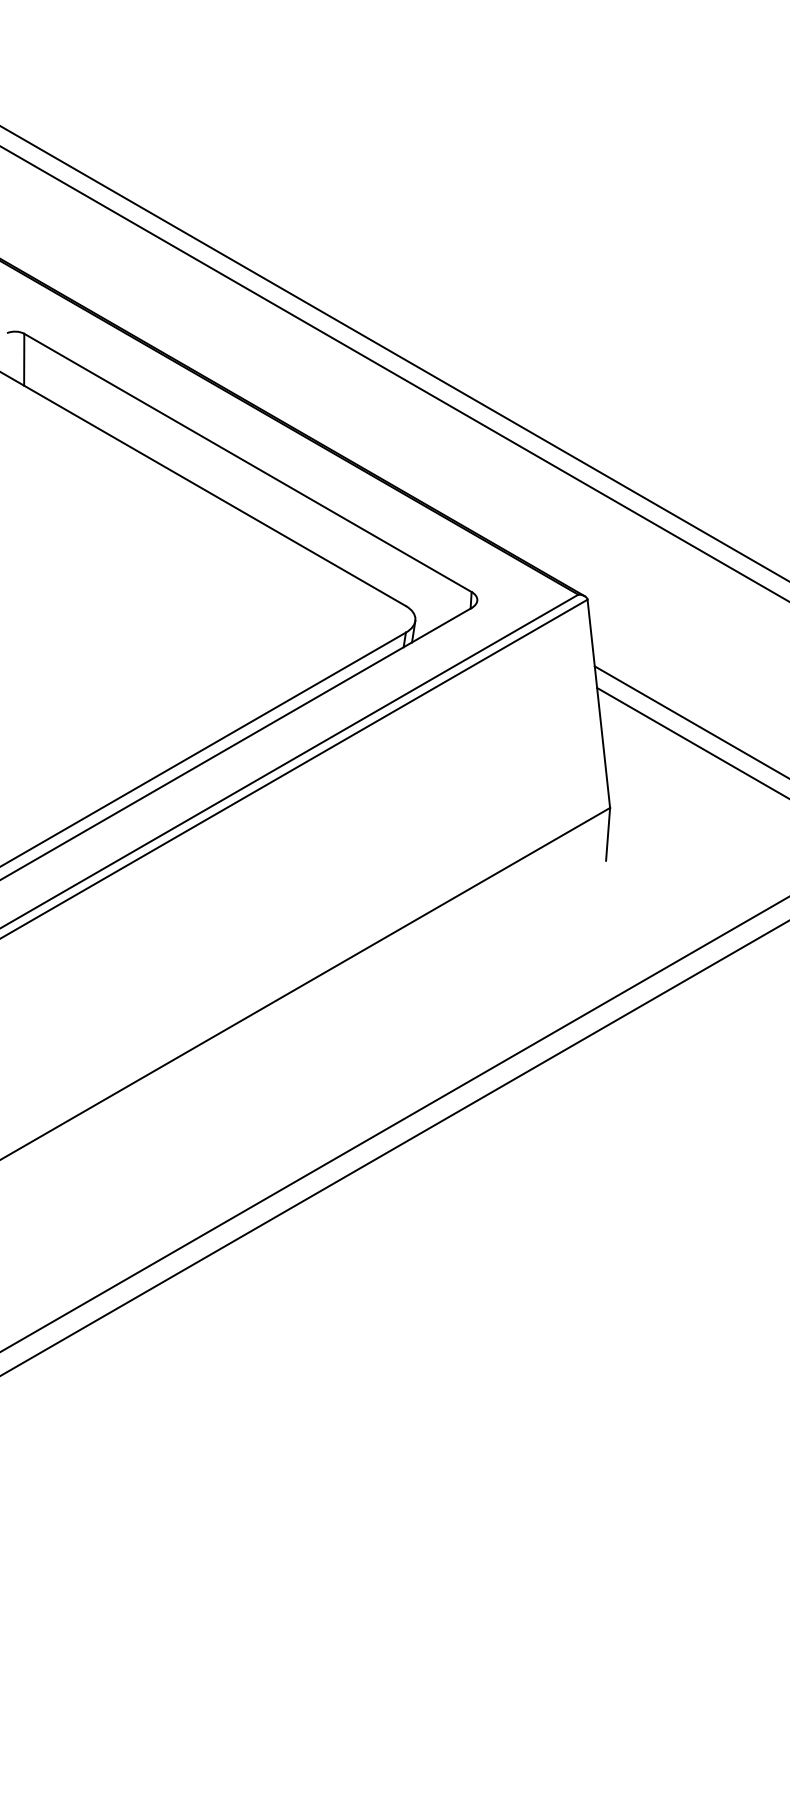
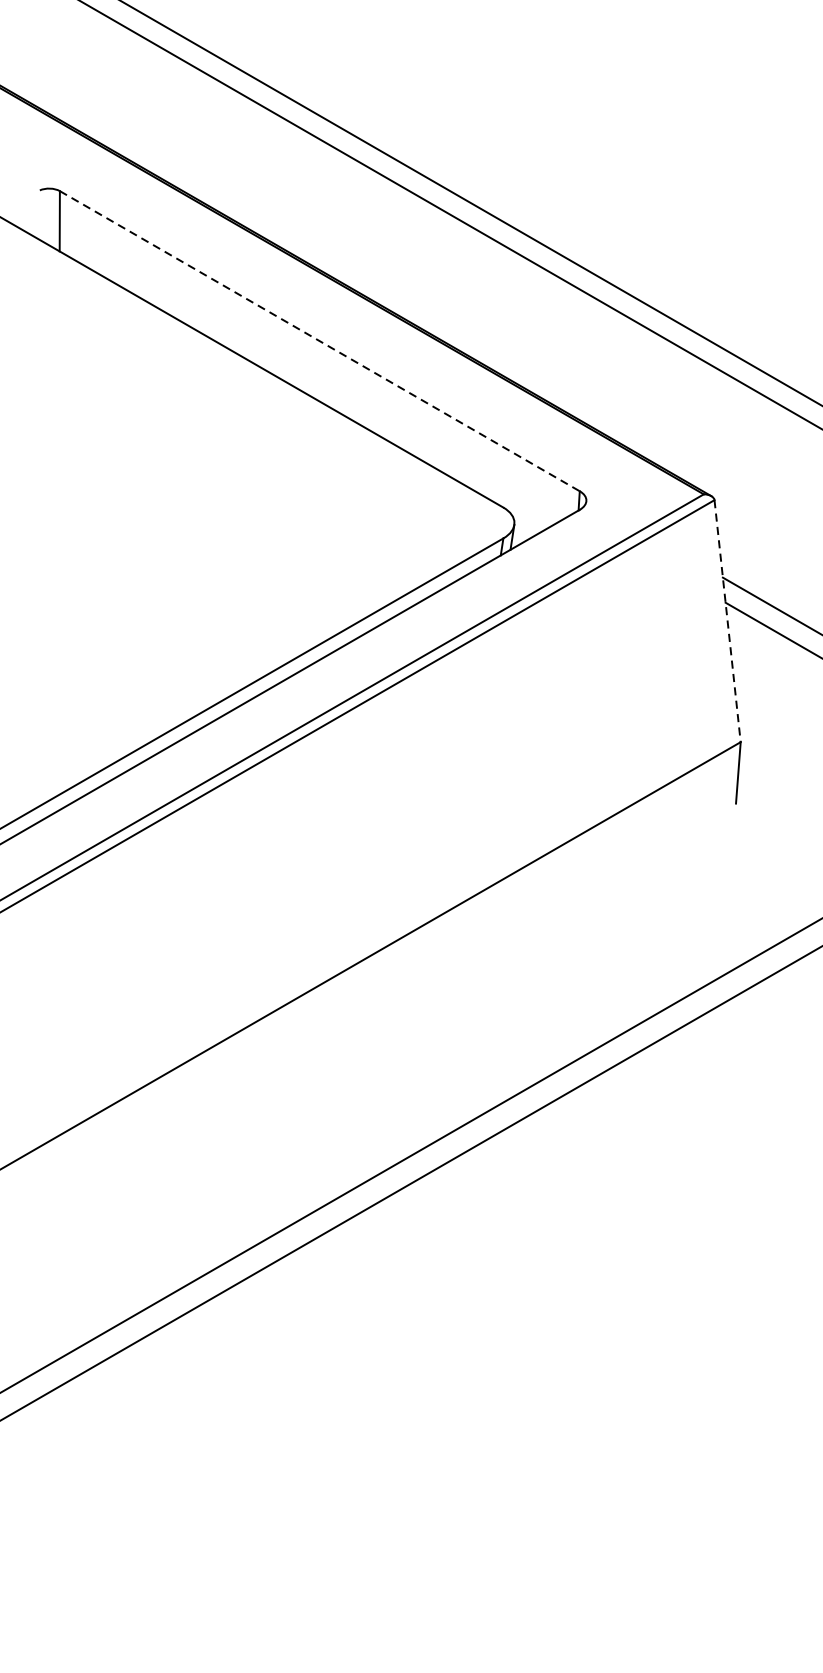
line: (248, 463) -> (320, 341), solid -> dashed
line: (598, 703) -> (727, 620), solid -> dashed

